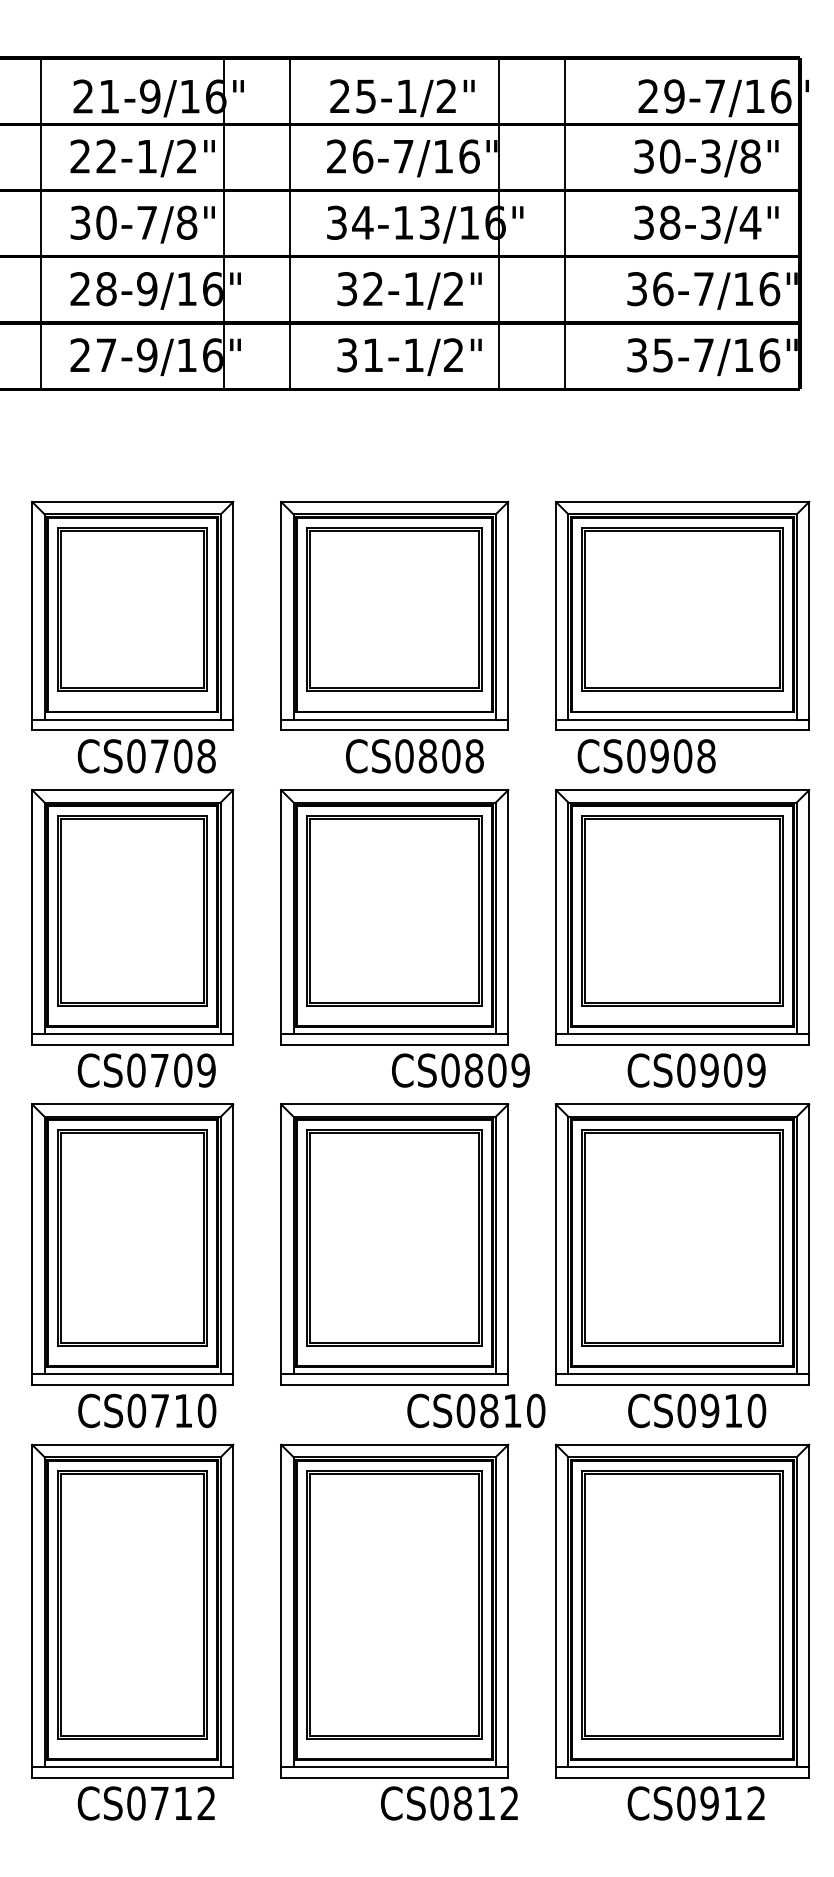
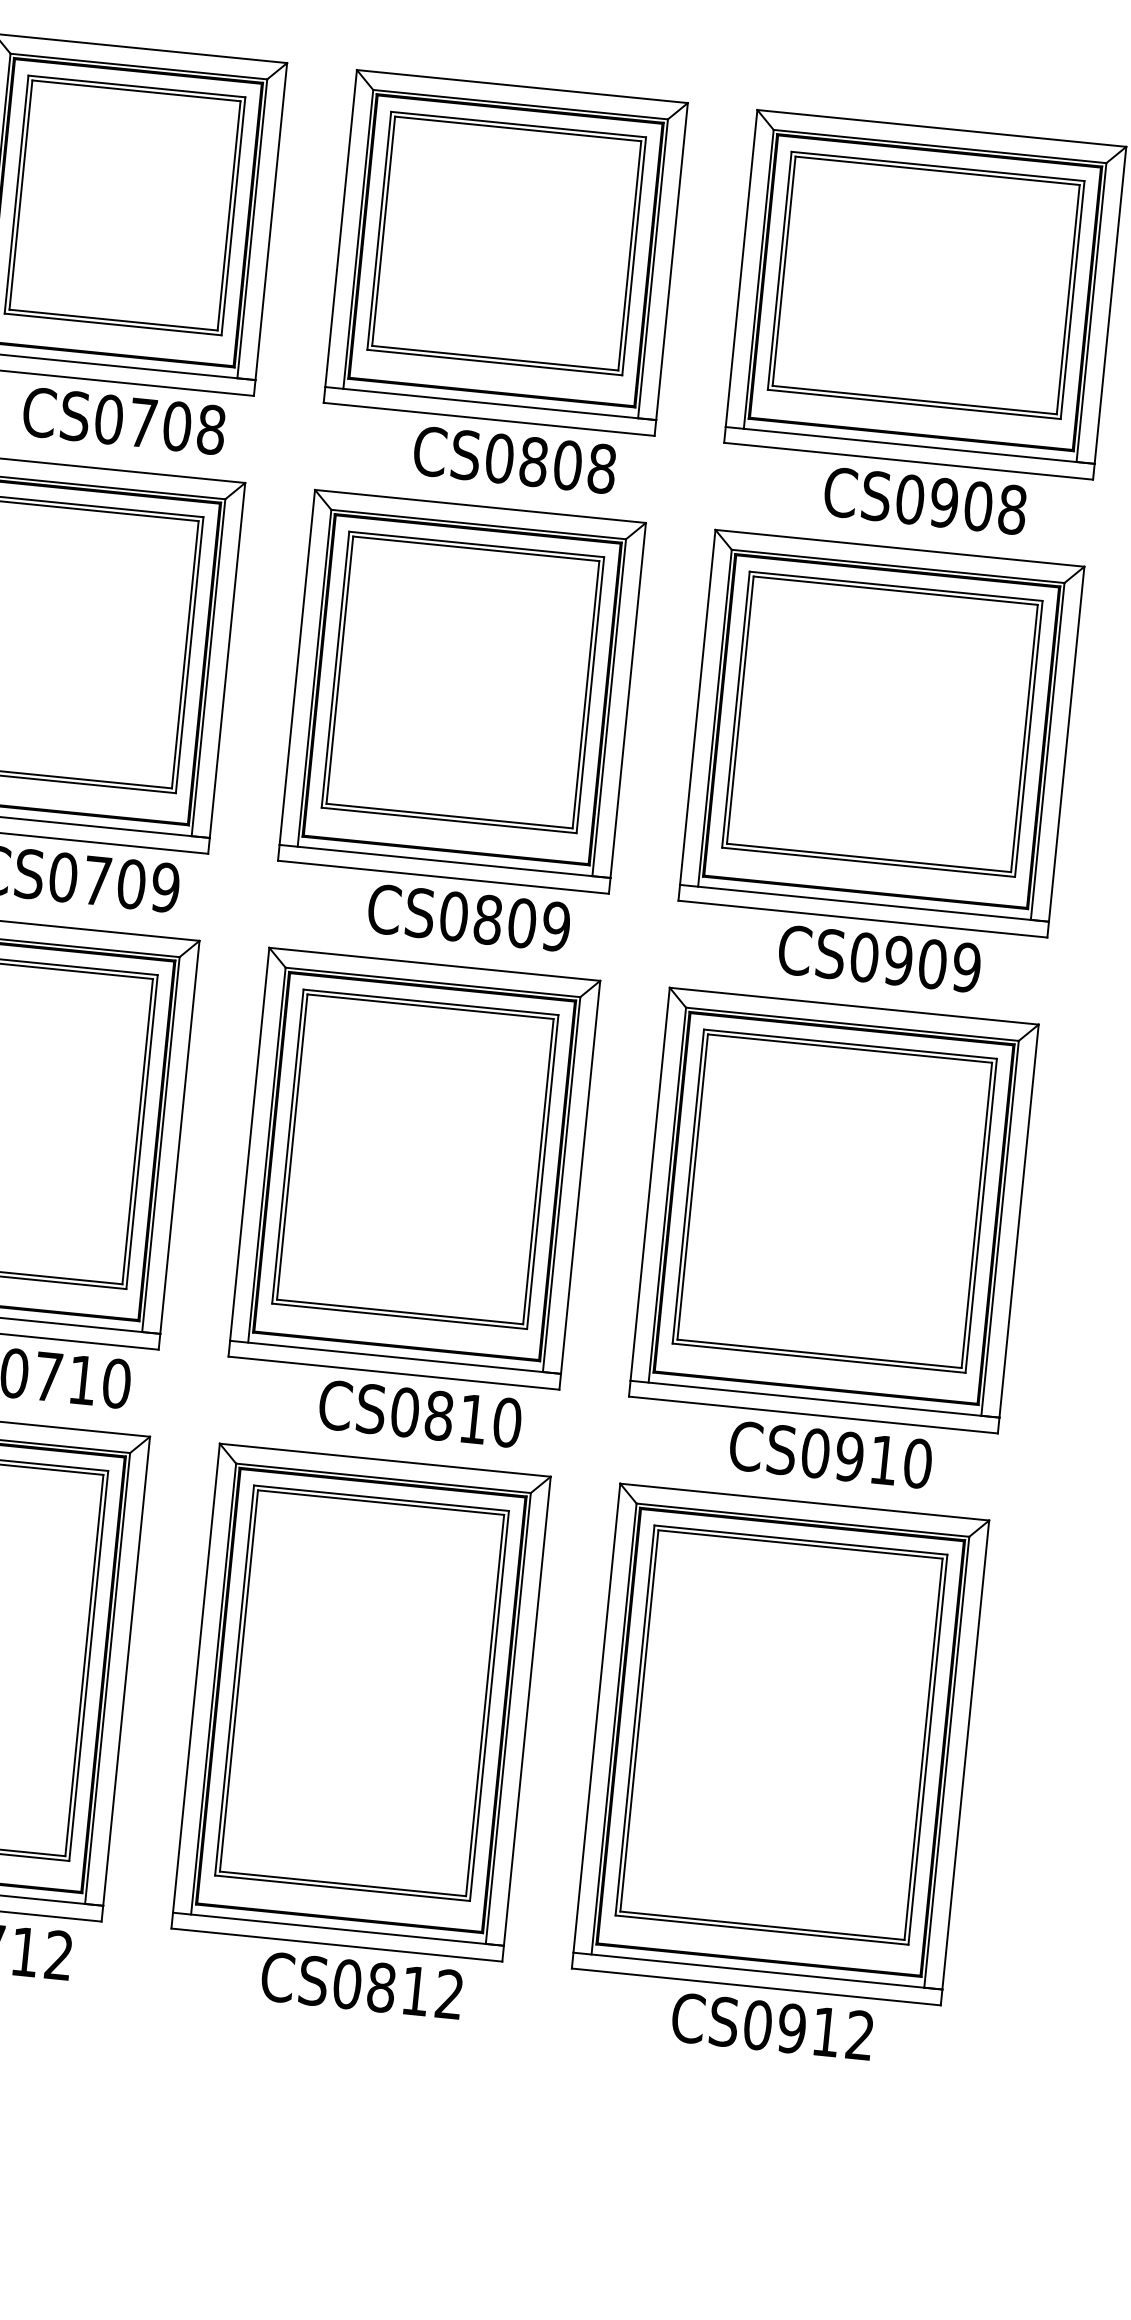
text: (646, 756) -> (925, 501), moved
text: (460, 1070) -> (468, 917), moved
text: (476, 1410) -> (420, 1413), moved
text: (449, 1803) -> (361, 1985), moved

